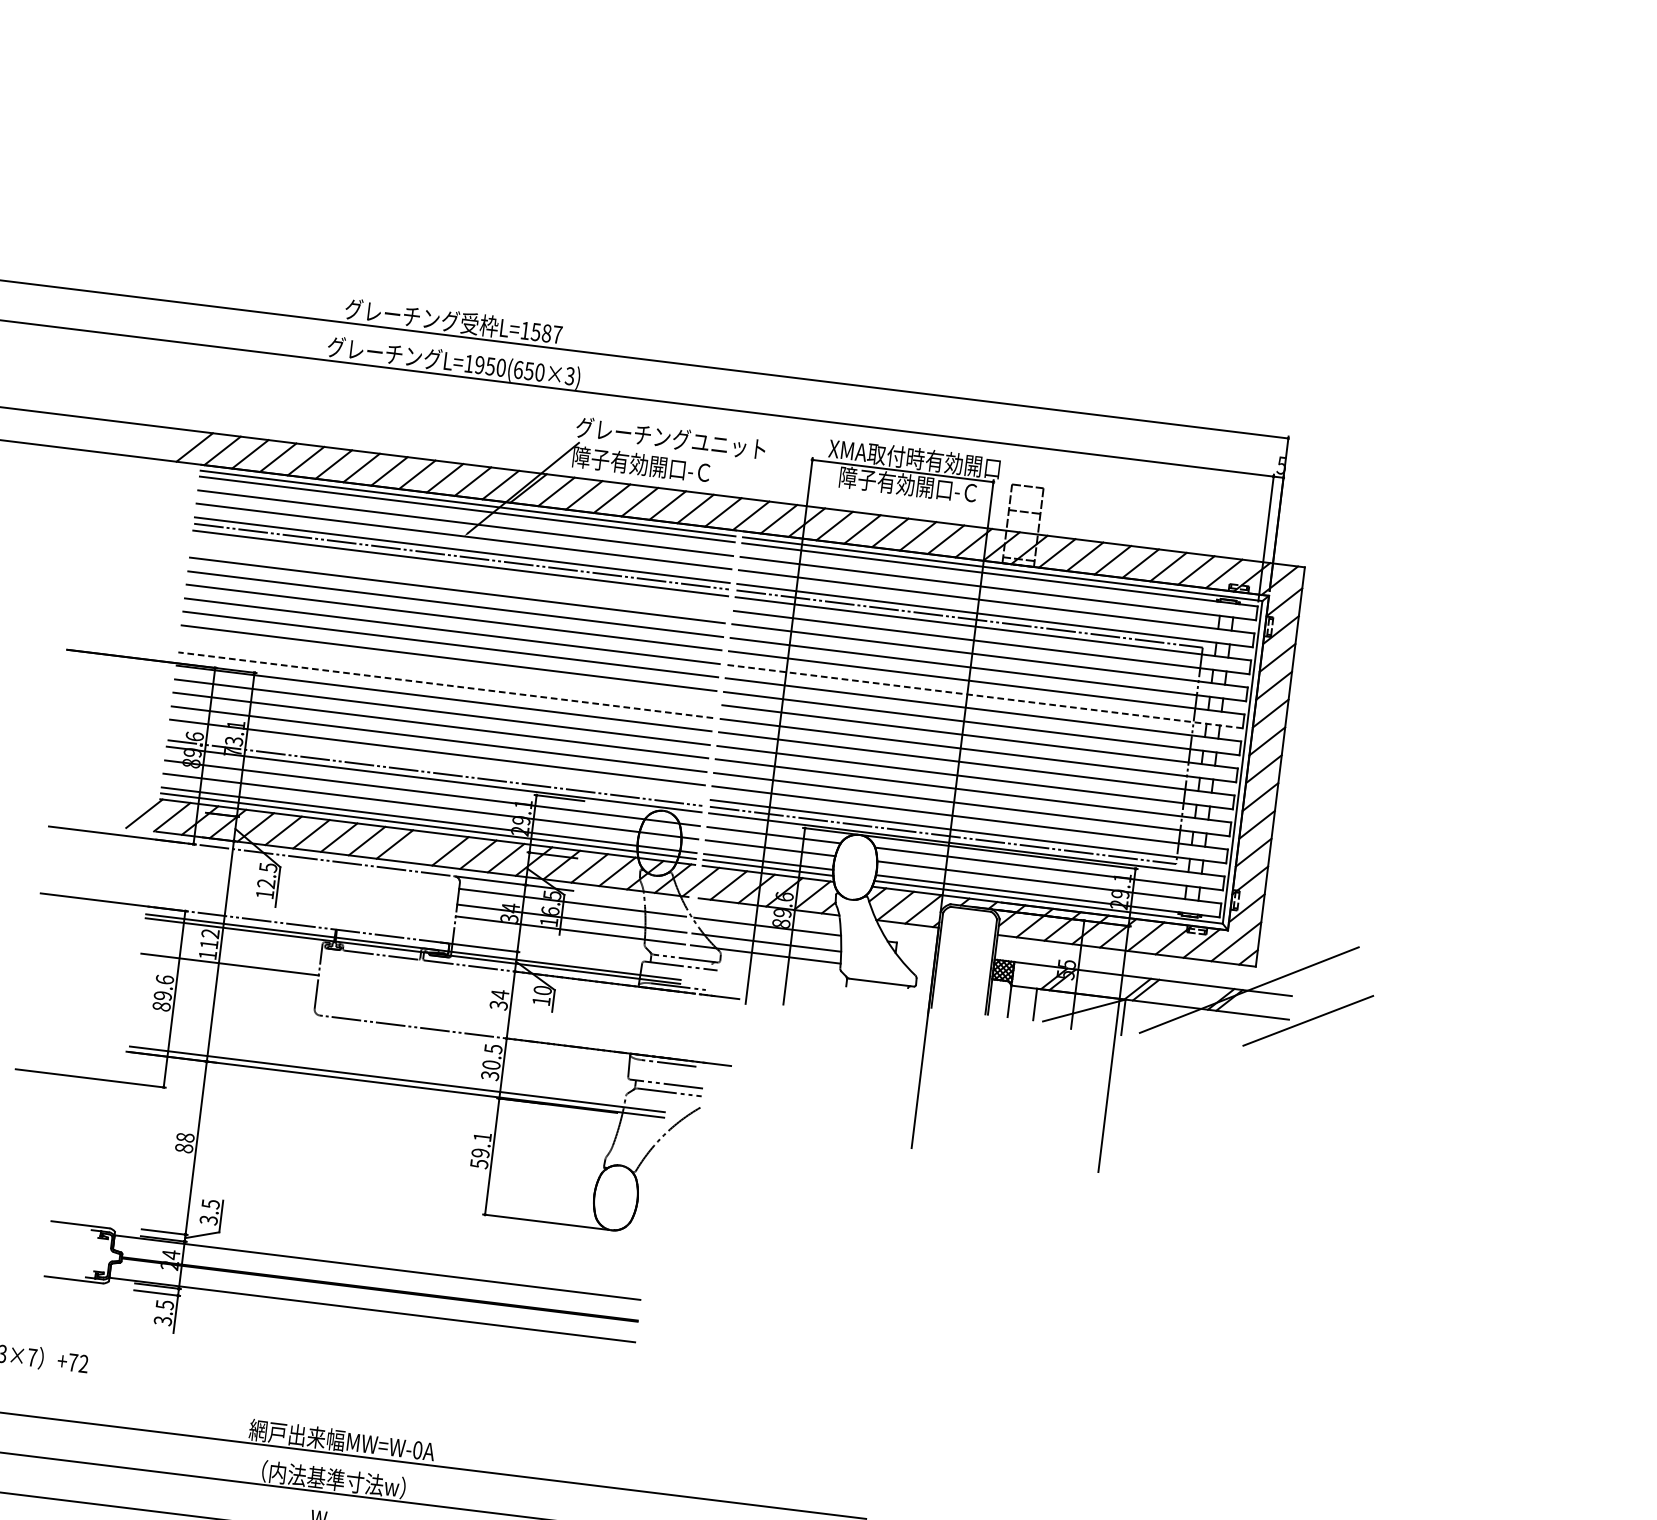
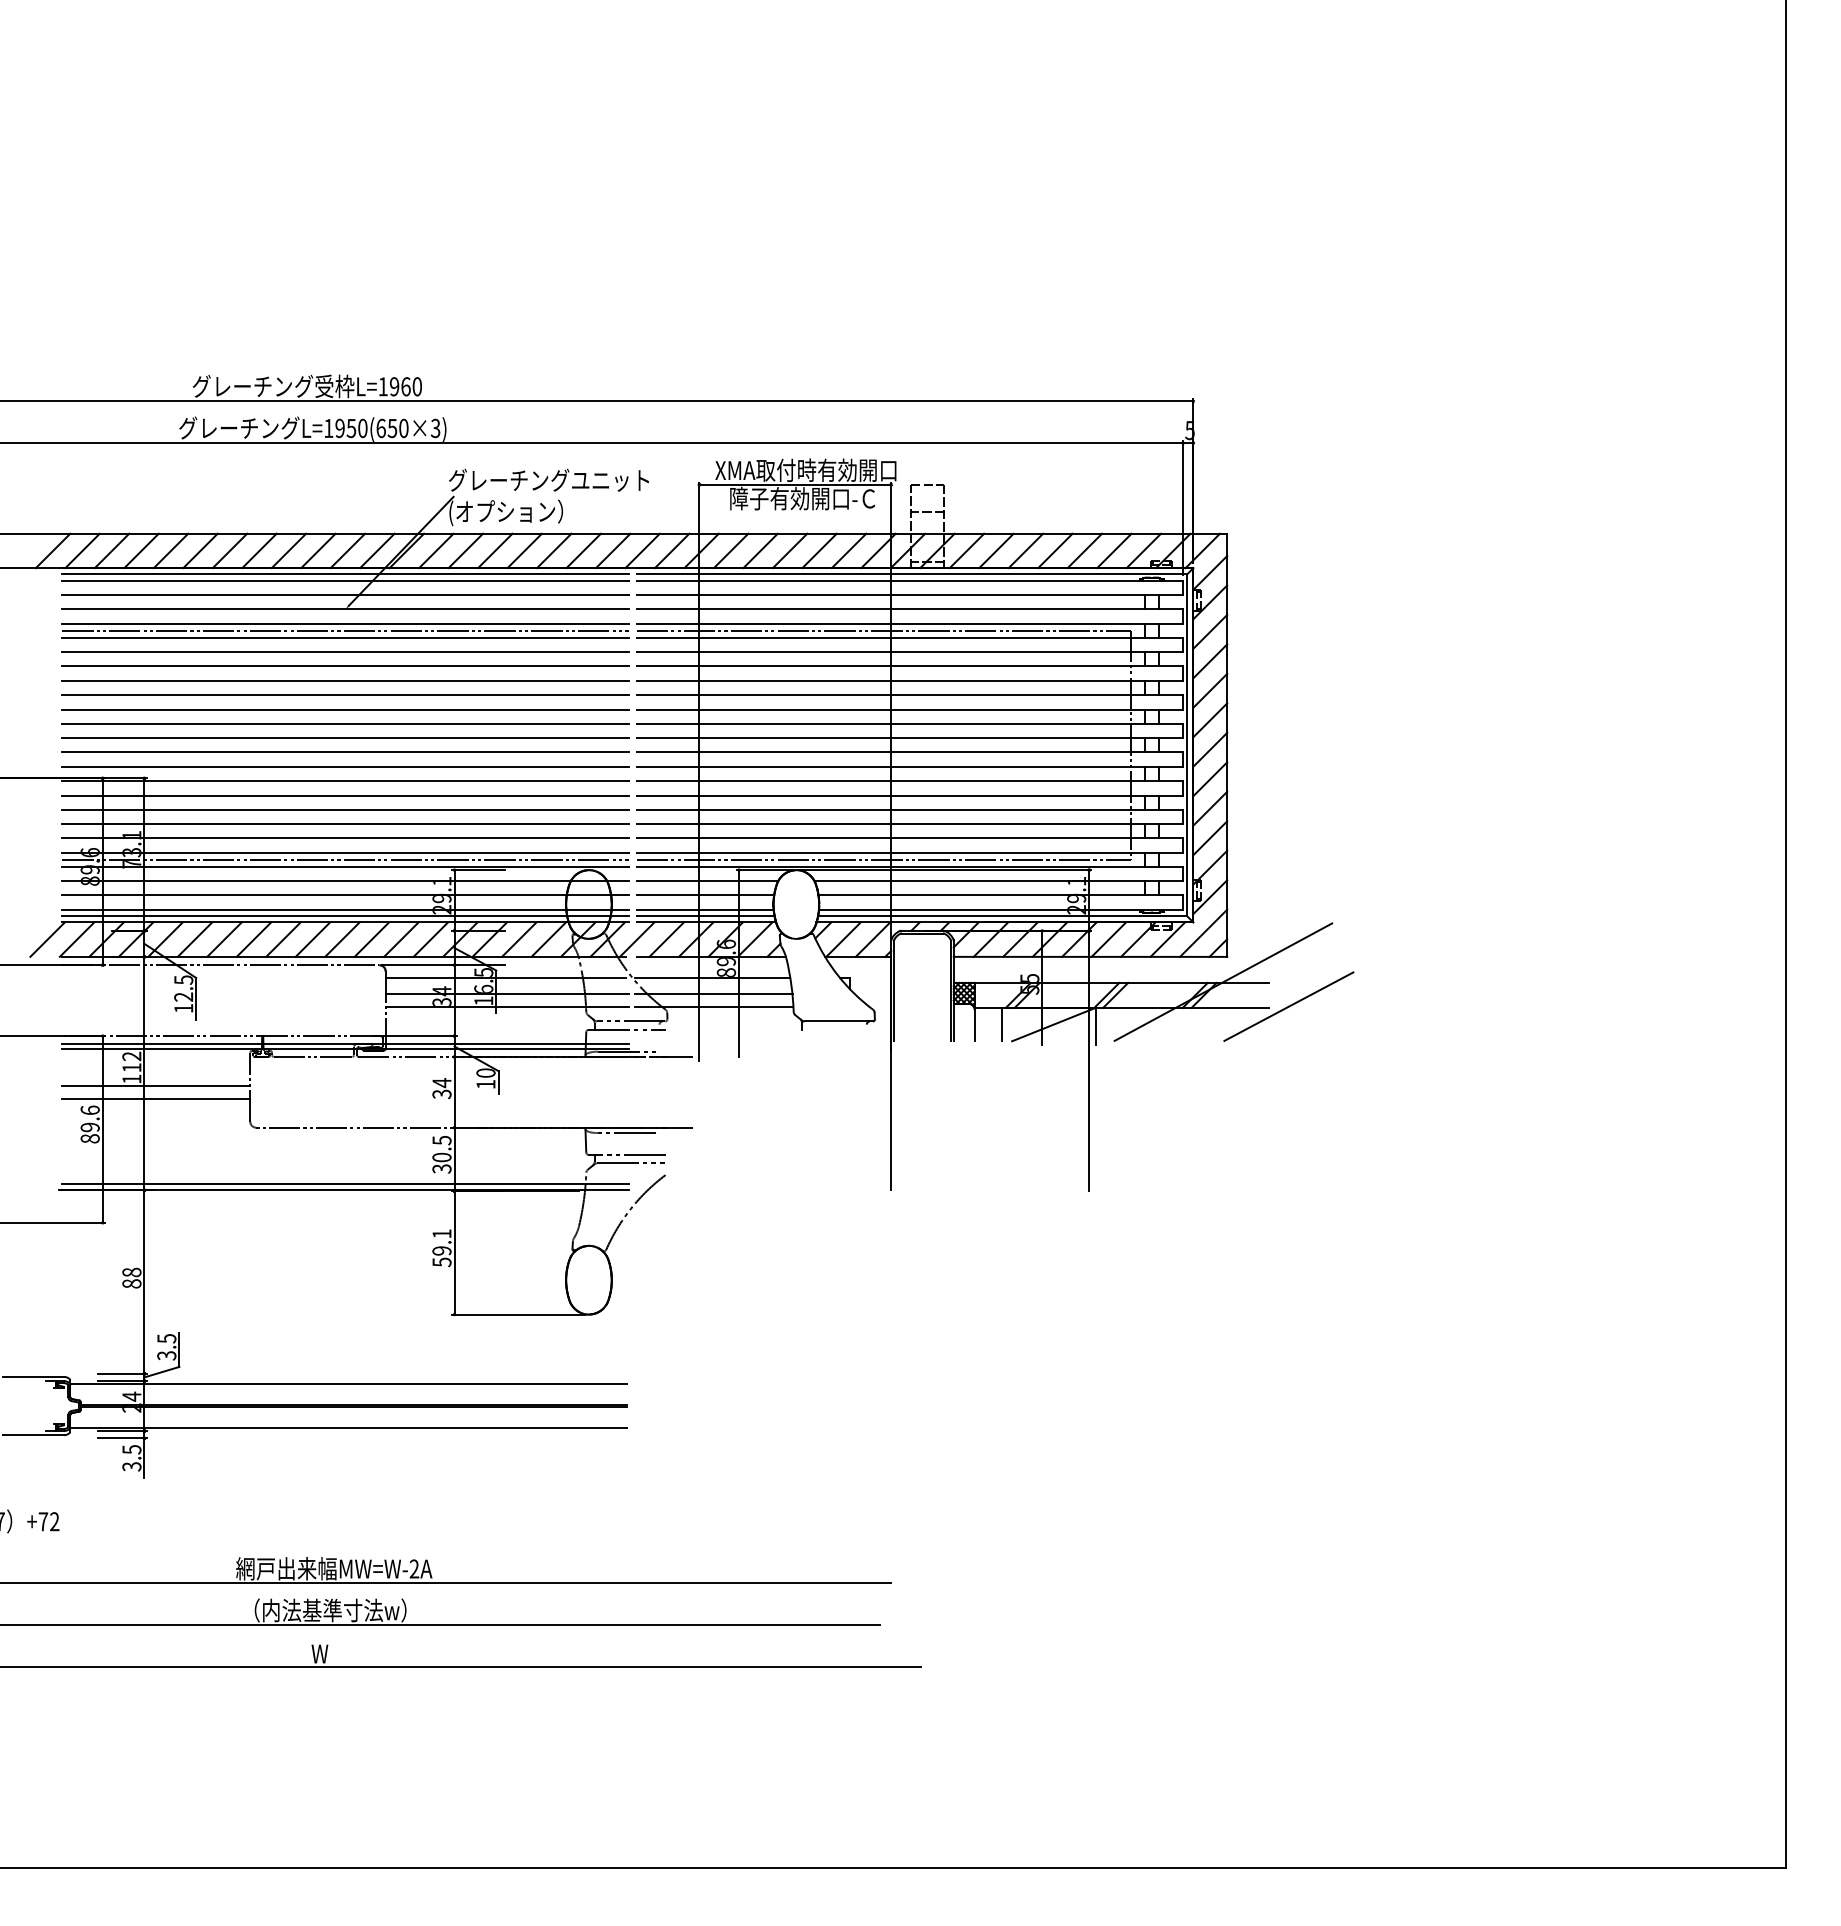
text: (546, 333) -> (405, 386), L=1587 -> L=1960
text: (641, 465) -> (521, 512), 障子有効開口-Ｃ -> (オプション）
line: (458, 577) -> (345, 652), added
line: (447, 671) -> (345, 752), added
line: (445, 684) -> (345, 766), dashed -> solid
line: (984, 696) -> (909, 709), dashed -> solid
line: (435, 766) -> (345, 852), added
line: (422, 847) -> (342, 939), added
line: (228, 976) -> (156, 1098), added
text: (417, 1449) -> (414, 1568), MW=W-0A -> MW=W-2A

